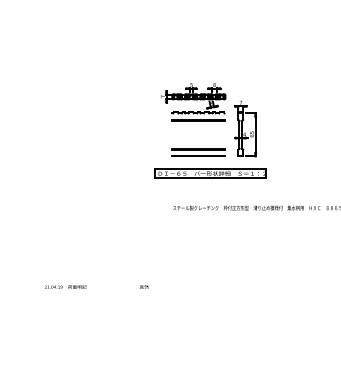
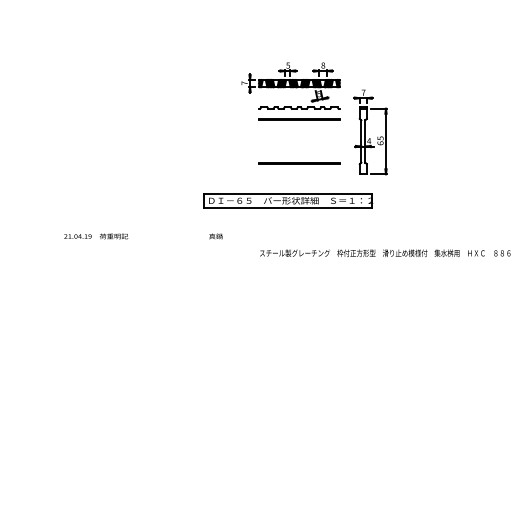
line: (198, 156) -> (298, 174), removed
part: (210, 173) -> (288, 200), moved
text: (96, 286) -> (143, 235), moved

